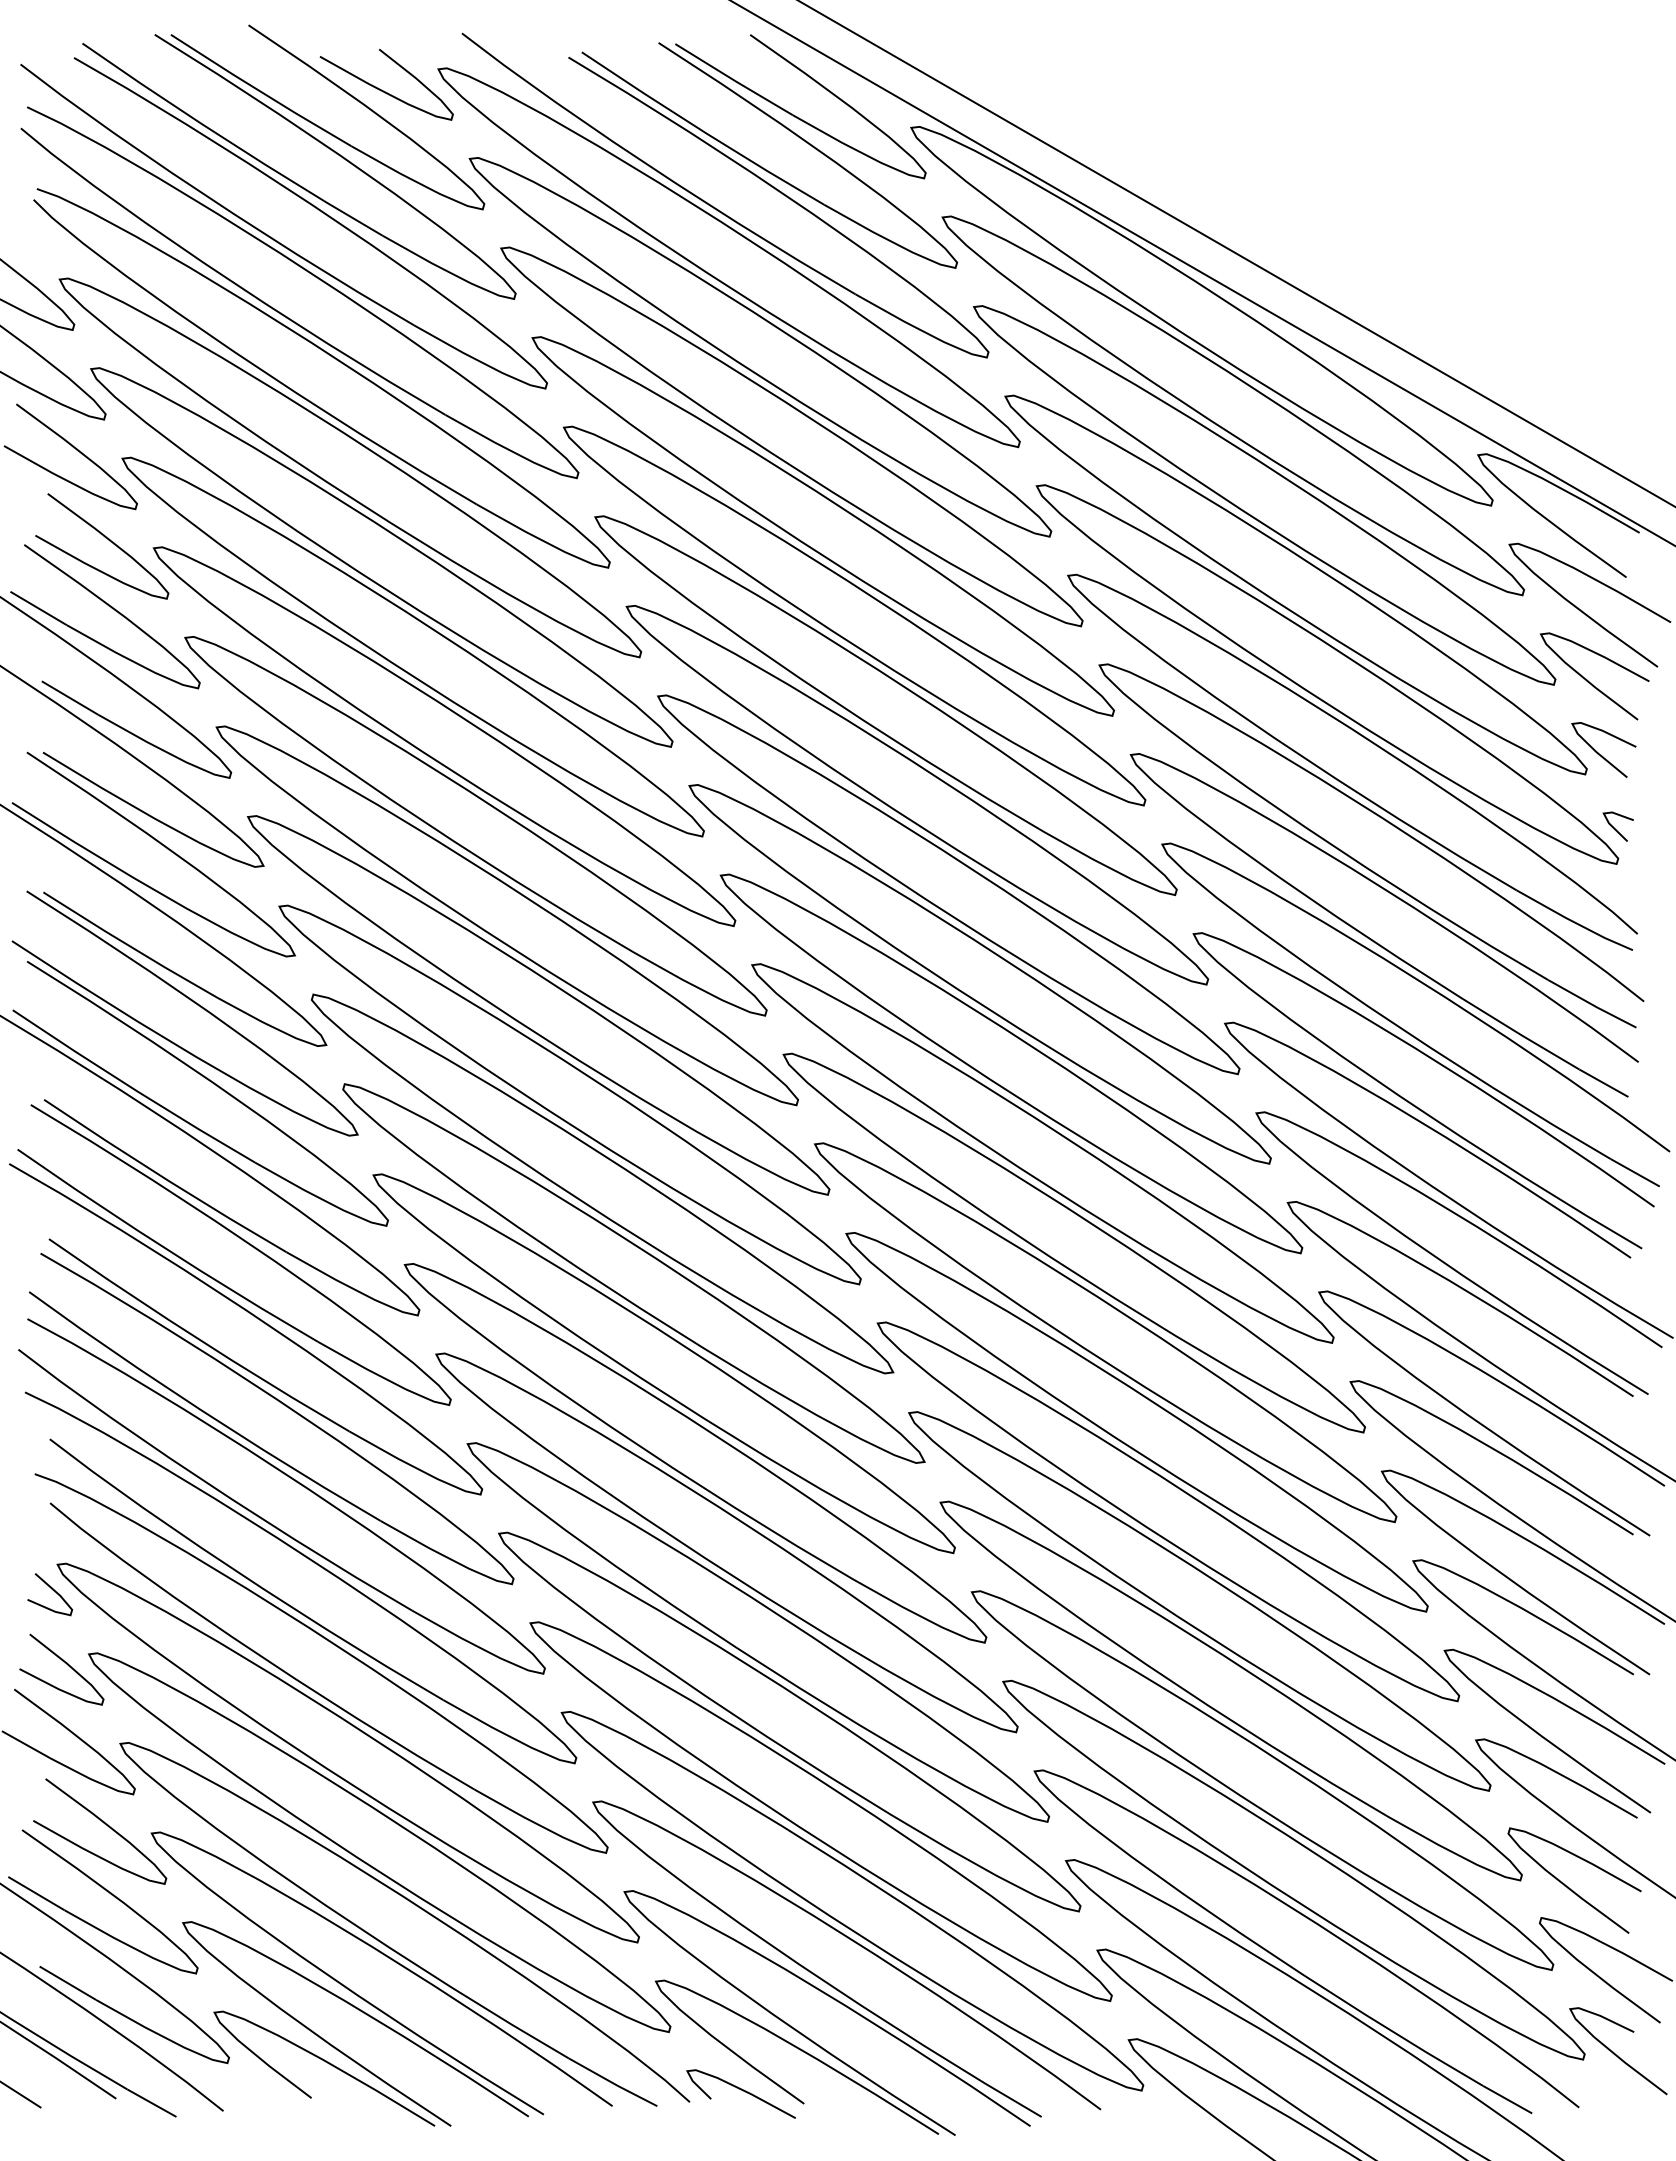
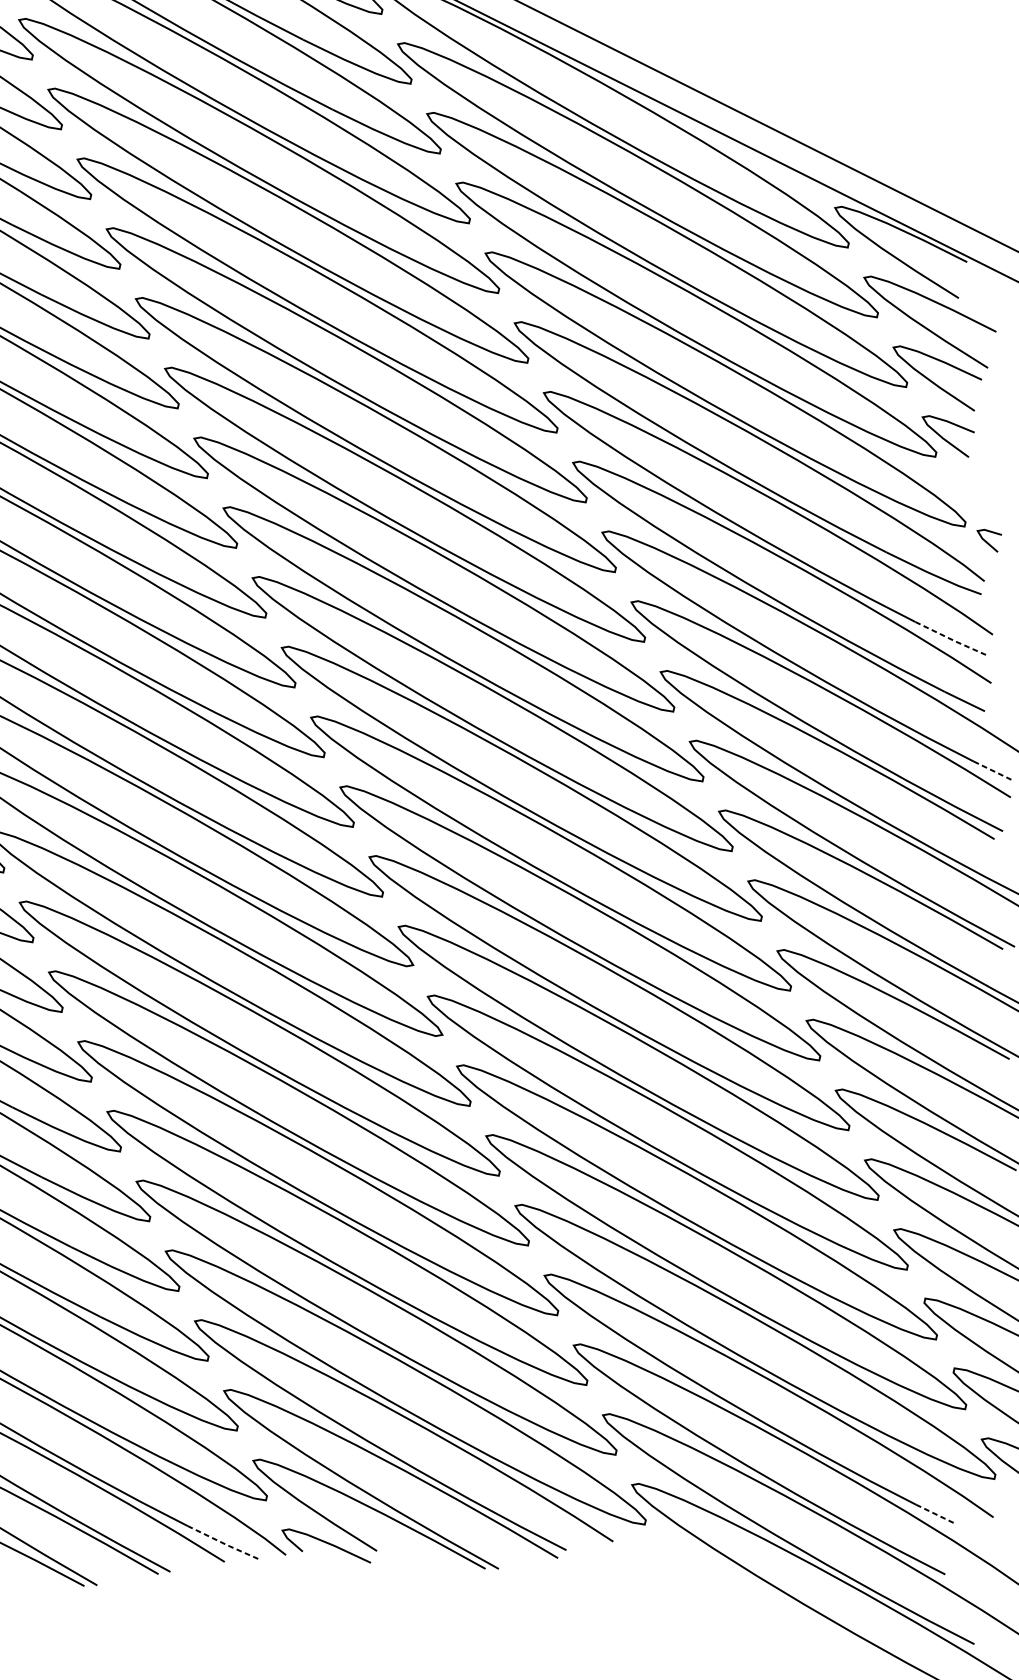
line: (1615, 828) -> (987, 542), moved
line: (1592, 1005) -> (952, 640), solid -> dashed
line: (1635, 1173) -> (994, 771), solid -> dashed
line: (613, 2083) -> (224, 1543), solid -> dashed
line: (1508, 2099) -> (936, 1514), solid -> dashed

